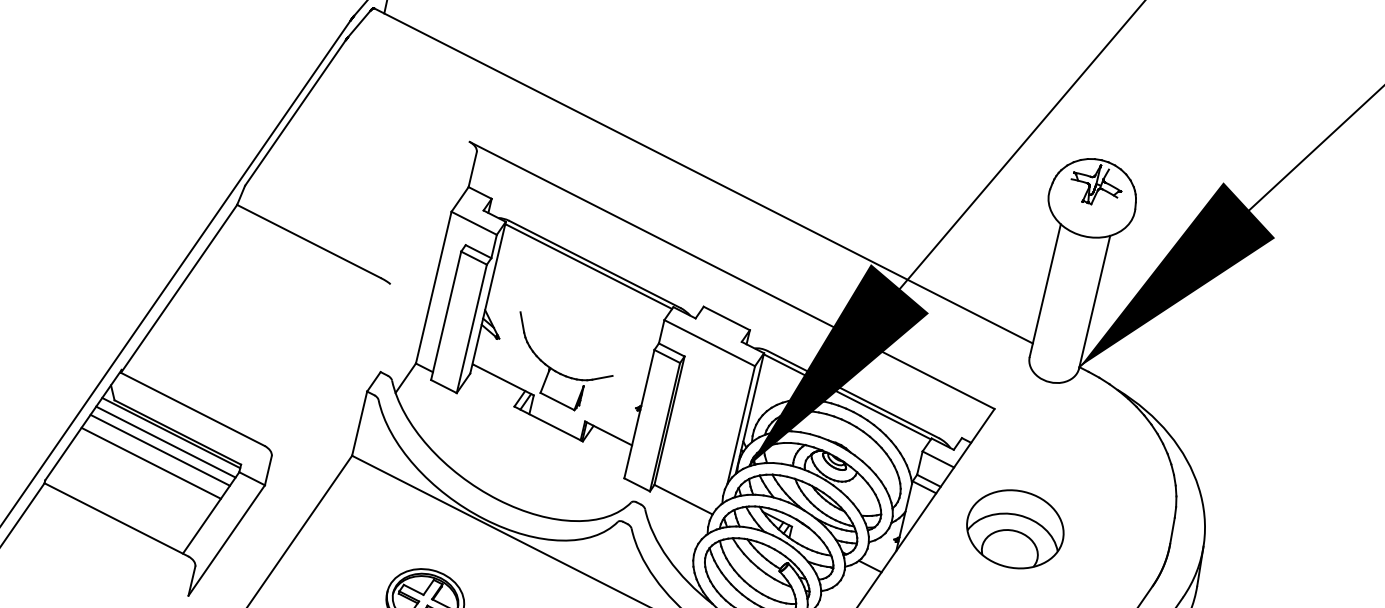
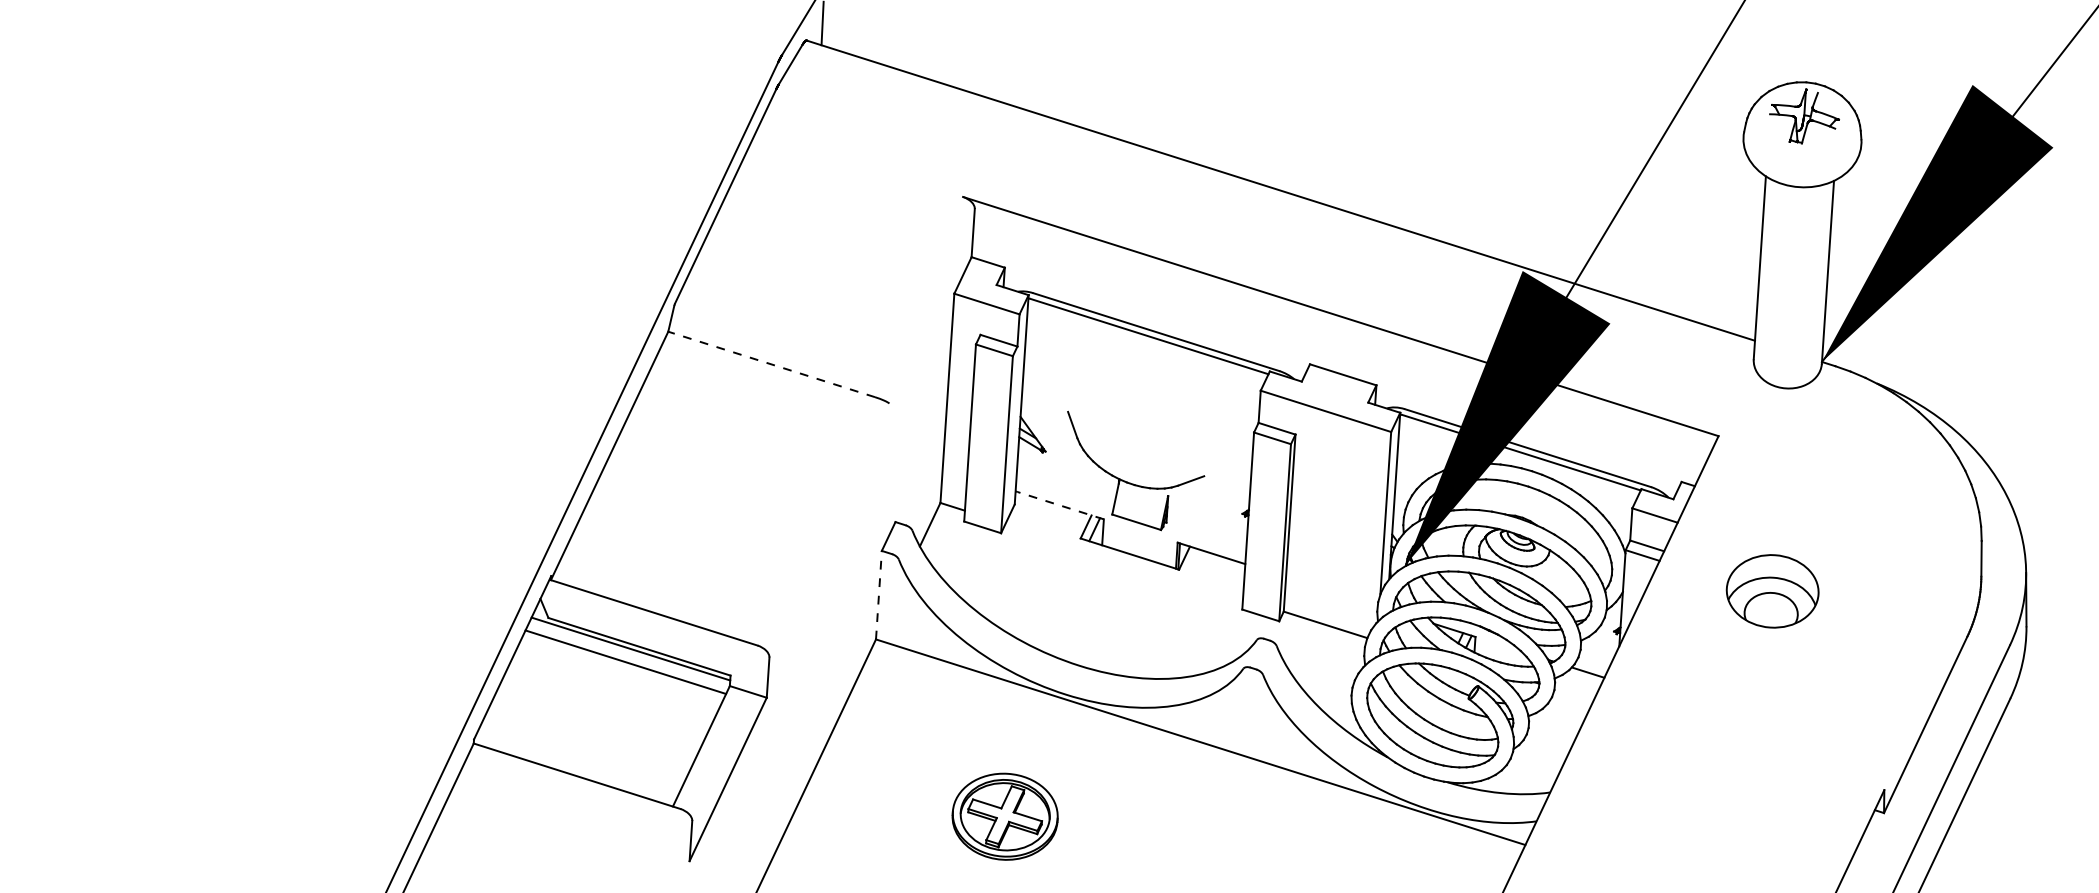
line: (308, 241) -> (771, 364), solid -> dashed
line: (503, 379) -> (1060, 505), solid -> dashed
line: (359, 423) -> (878, 594), solid -> dashed
line: (159, 450) -> (619, 674), removed
line: (150, 463) -> (610, 693), removed
part: (1015, 529) -> (1772, 591), size x0.7

